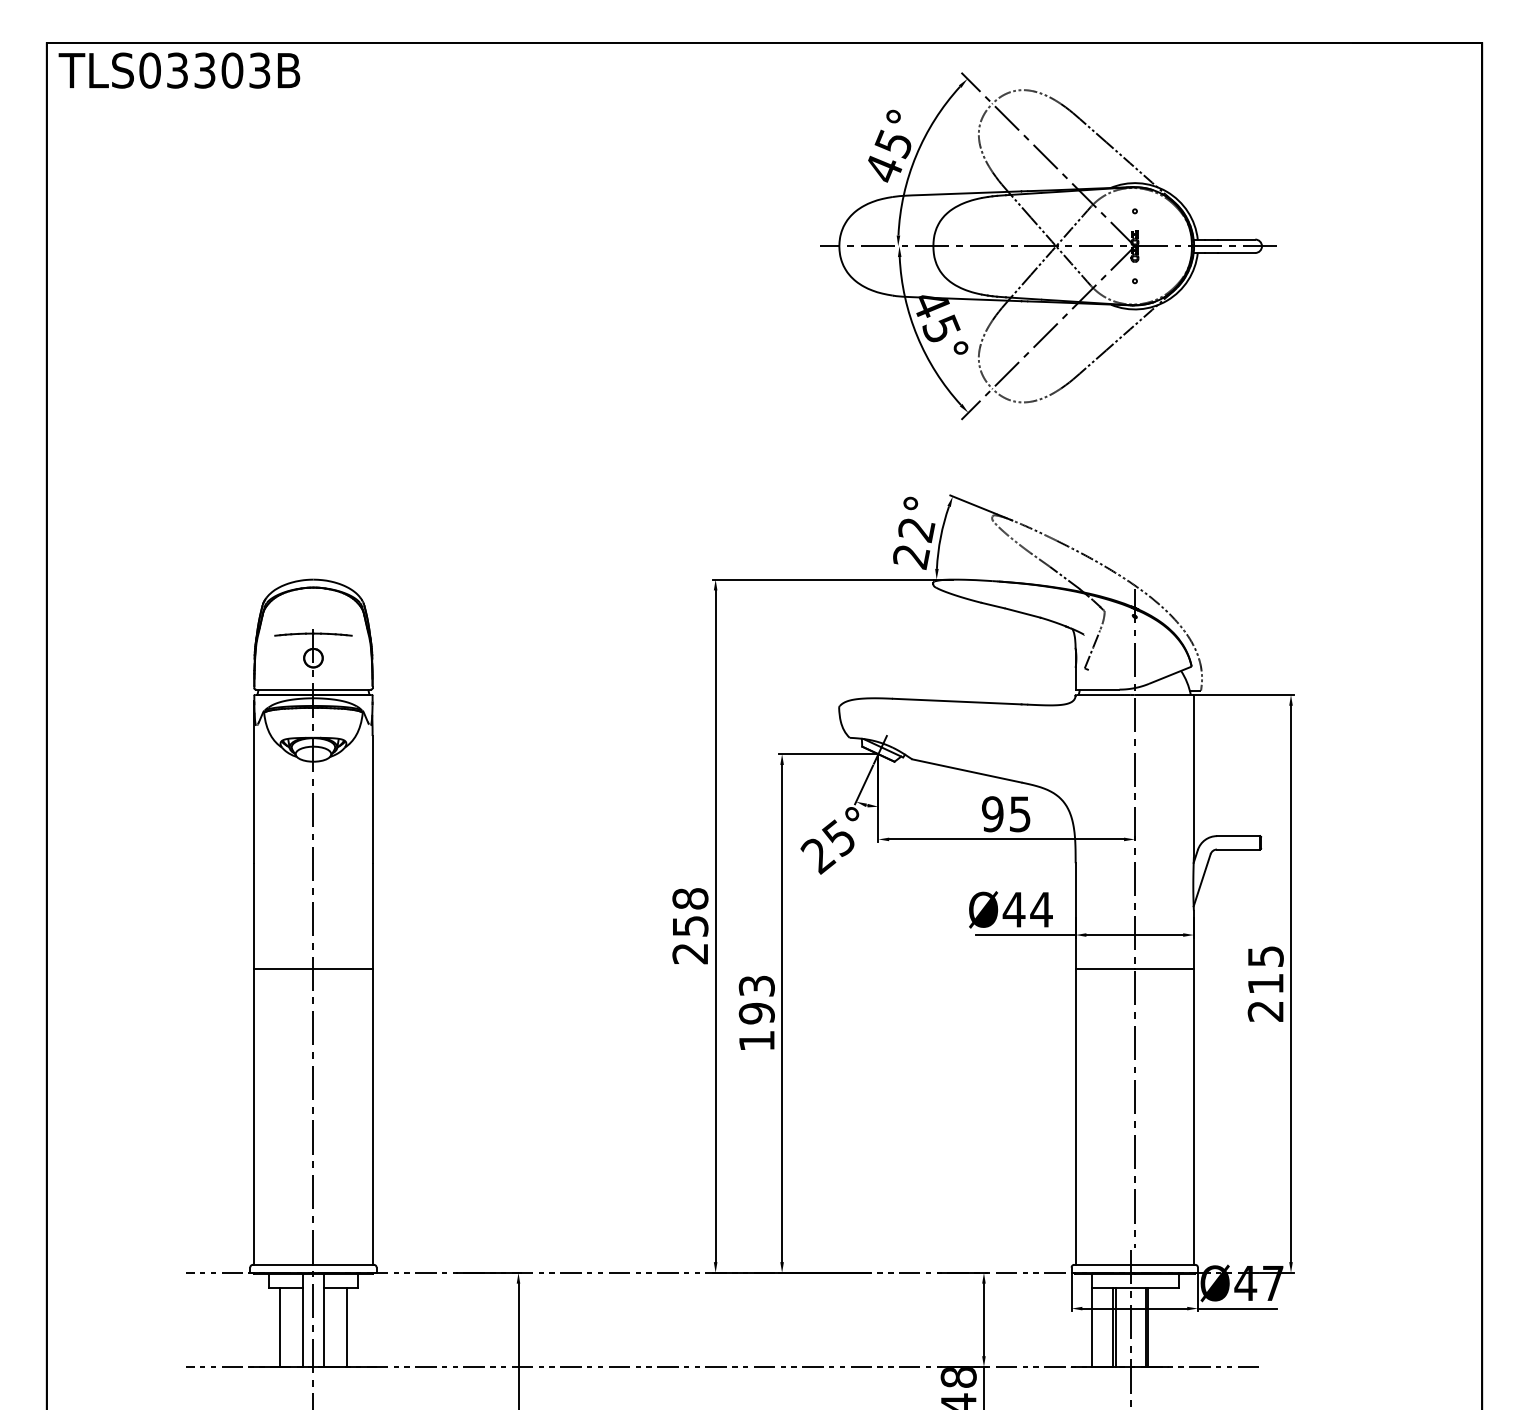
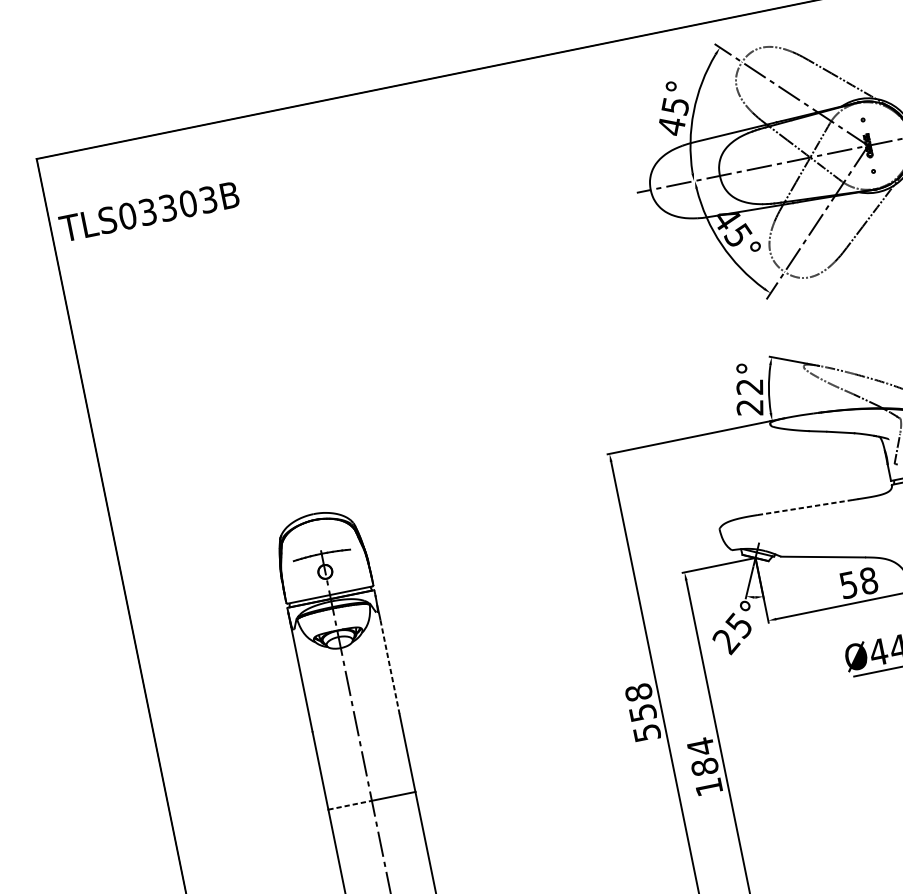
text: (179, 70) -> (149, 211), moved
line: (957, 701) -> (805, 507), solid -> dashed
line: (372, 799) -> (389, 667), solid -> dashed
text: (1006, 814) -> (858, 583), 95 -> 58
text: (690, 953) -> (647, 732), 258 -> 558
line: (283, 969) -> (349, 805), solid -> dashed
text: (756, 999) -> (702, 756), 193 -> 184

